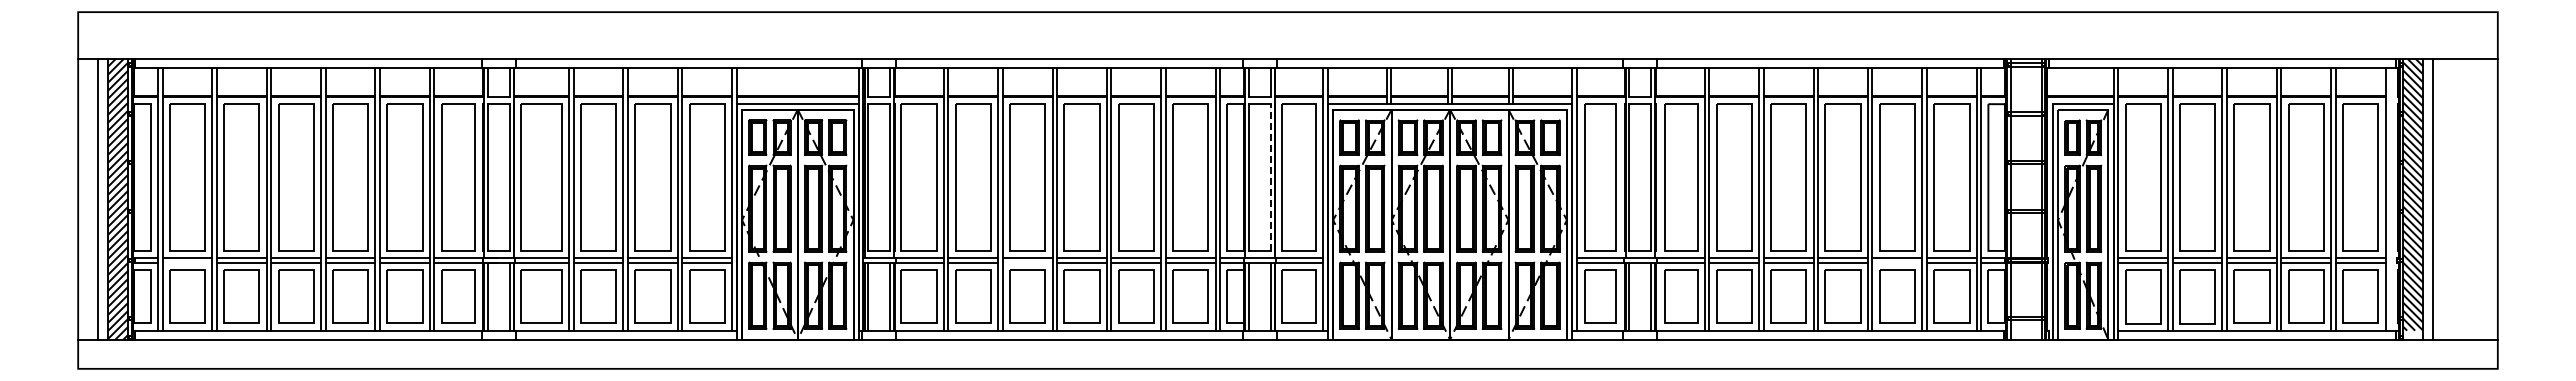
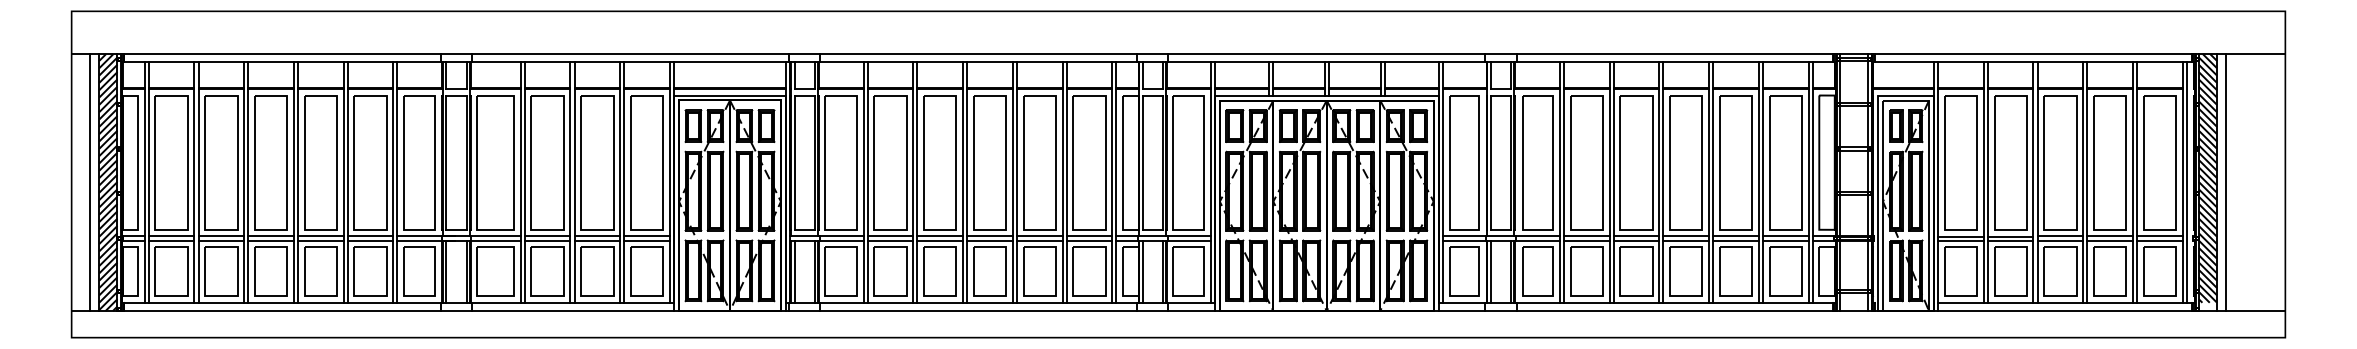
line: (1270, 177) -> (1162, 162), dashed -> solid
line: (2390, 198) -> (2187, 181), added
line: (187, 262) -> (171, 240), added
line: (1027, 262) -> (940, 240), added
line: (1897, 262) -> (1736, 240), added

